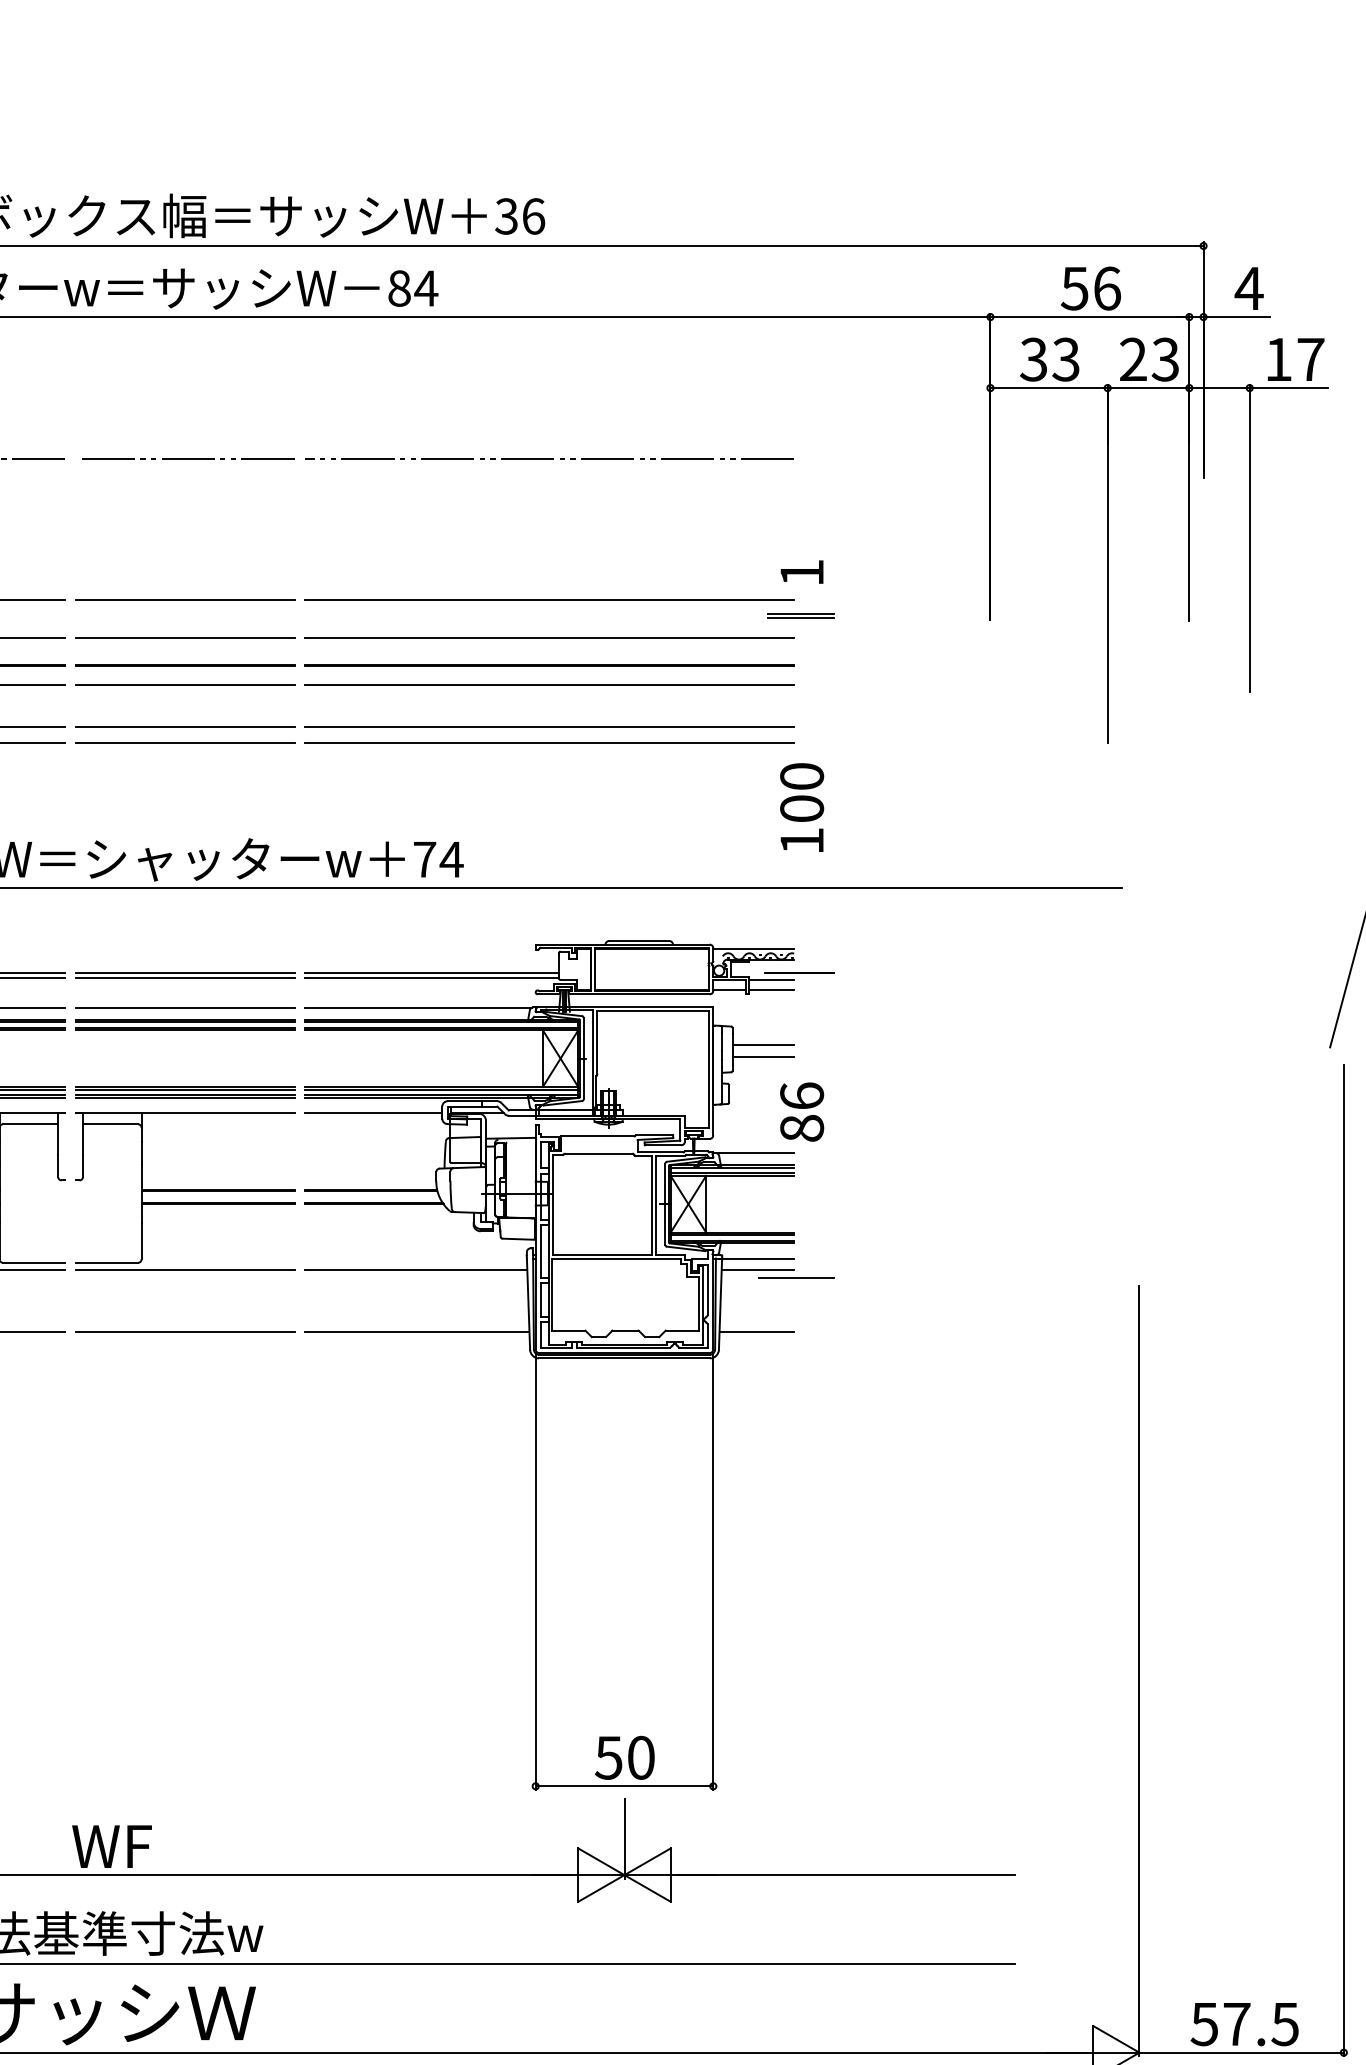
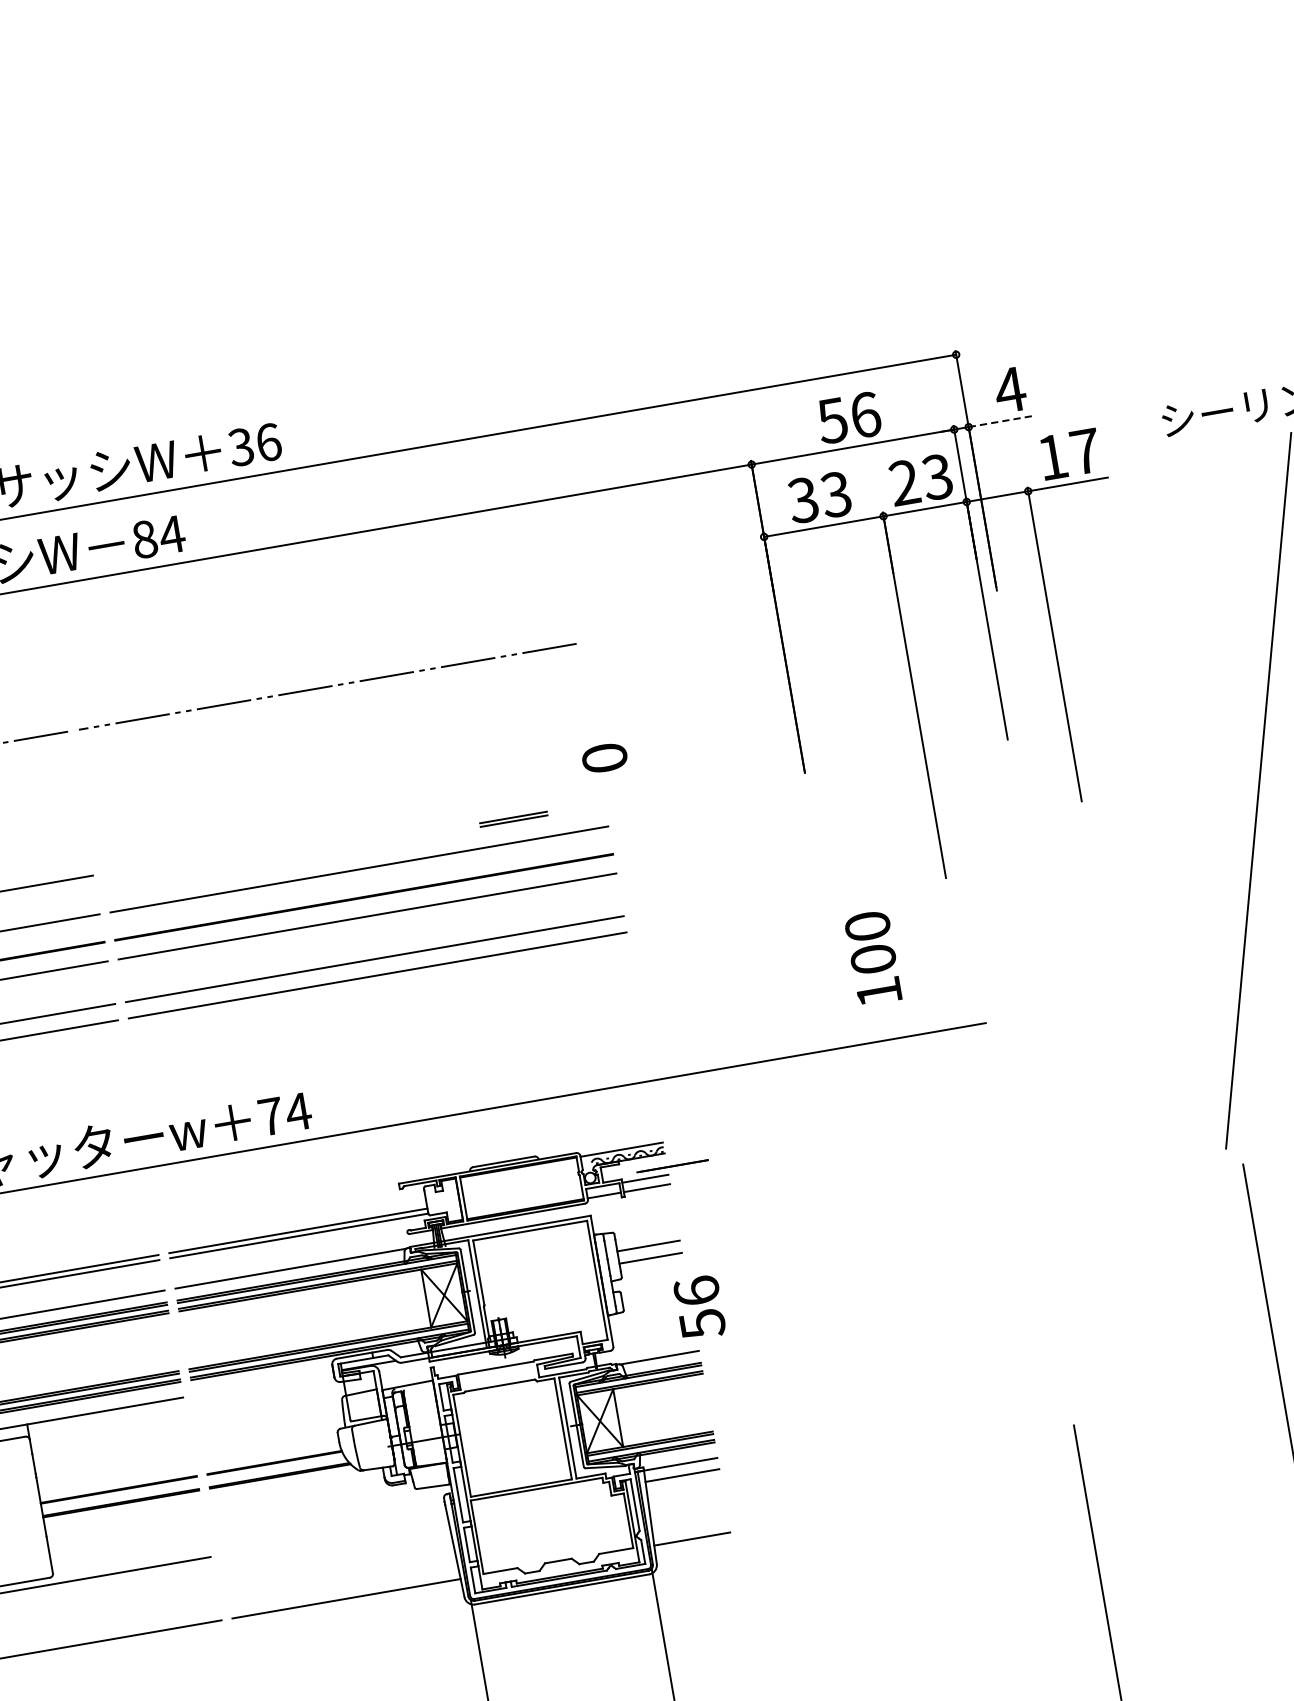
line: (1236, 317) -> (1002, 421), solid -> dashed
text: (802, 572) -> (605, 757), 1 -> 0
line: (549, 600) -> (352, 830), removed
part: (800, 615) -> (512, 818), moved
text: (802, 807) -> (873, 957), moved
line: (373, 1112) -> (263, 1383), removed
text: (802, 1128) -> (702, 1324), 86 -> 56
line: (416, 1269) -> (334, 1535), removed
line: (796, 1278) -> (723, 1477), removed

